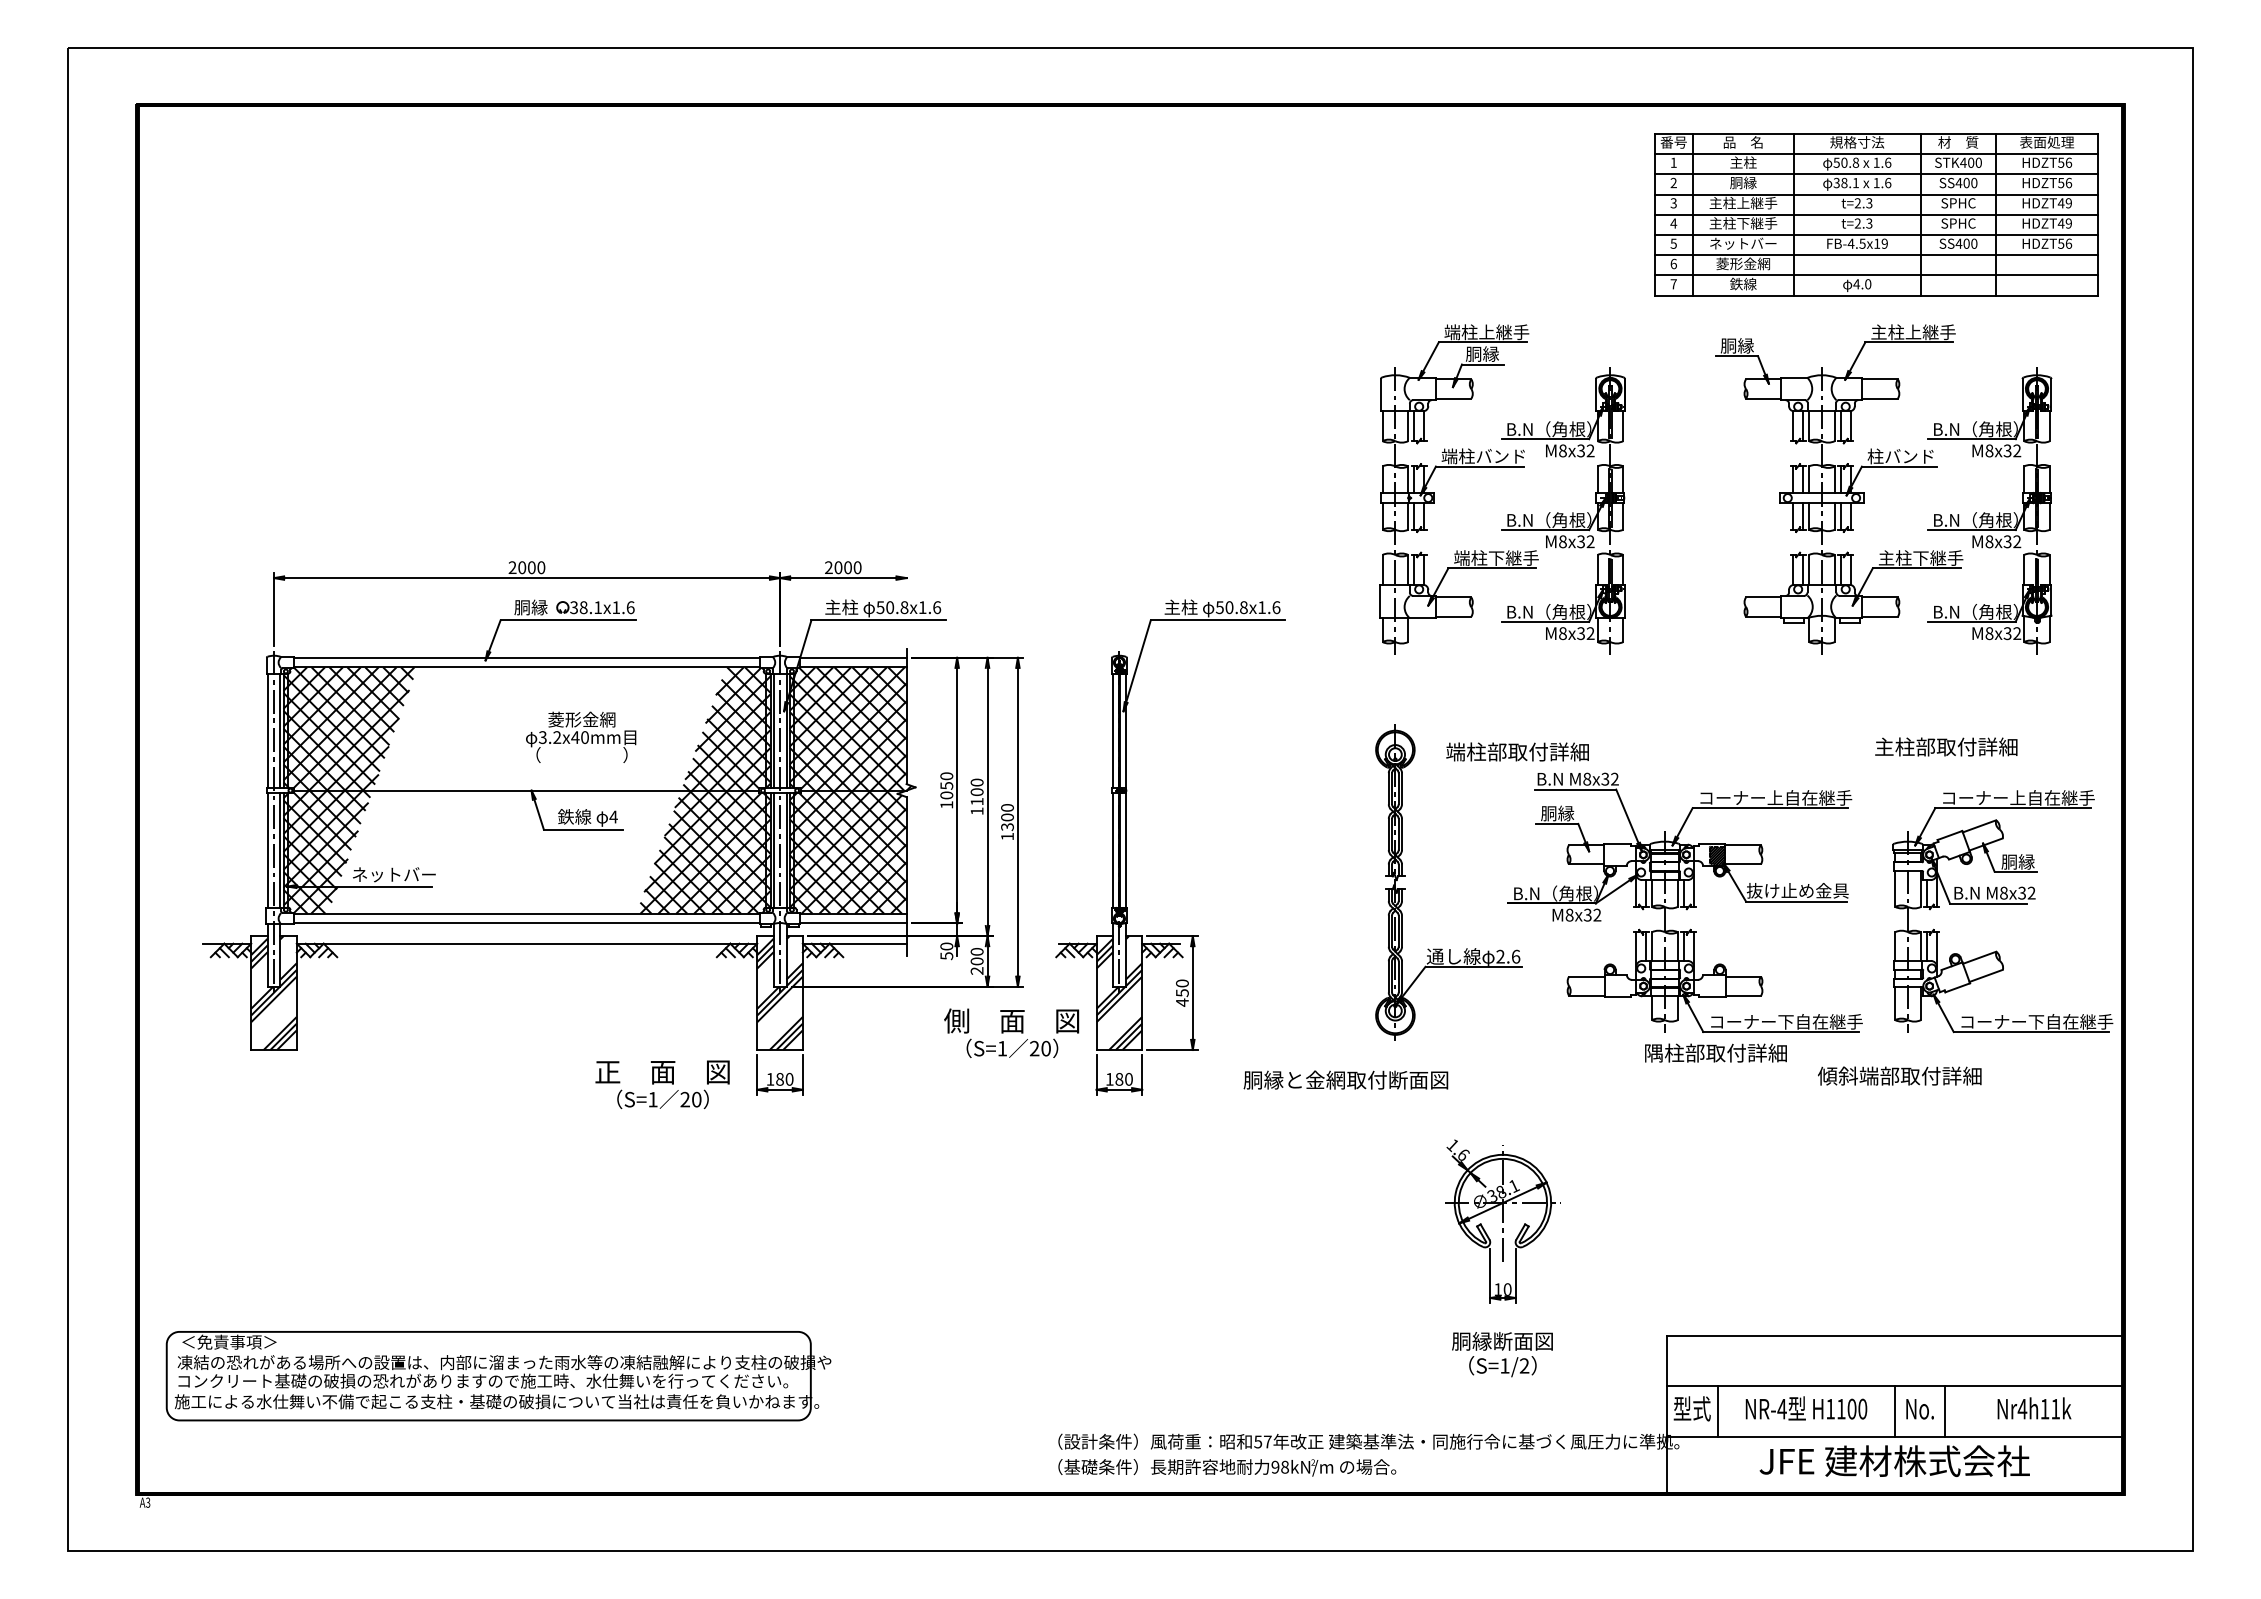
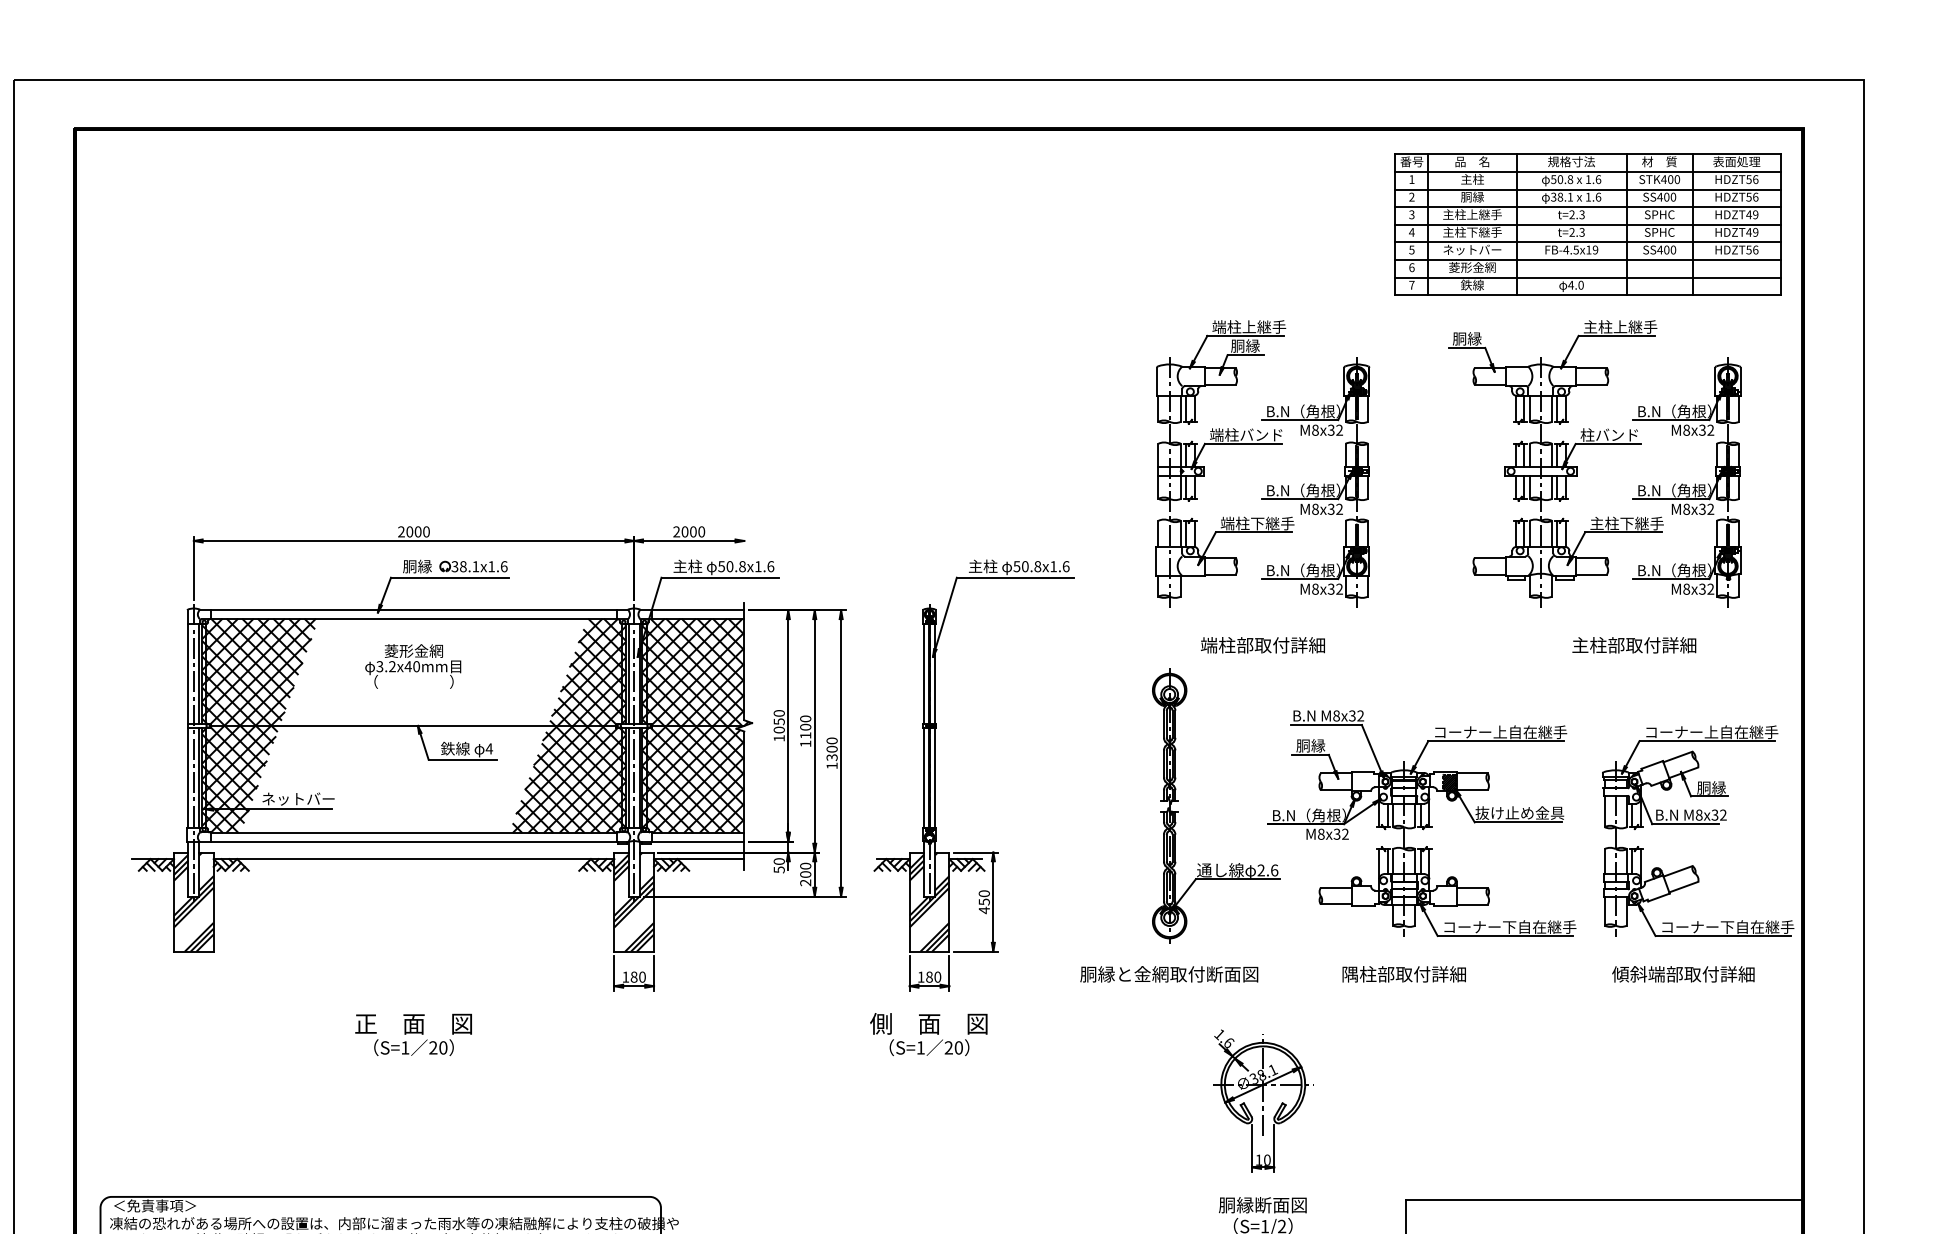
text: (581, 736) -> (413, 665), moved
text: (1946, 746) -> (1634, 644), moved
text: (1517, 751) -> (1262, 644), moved
text: (1011, 1032) -> (928, 1033), moved
text: (1715, 1052) -> (1403, 973), moved
text: (1899, 1075) -> (1683, 973), moved
text: (1345, 1079) -> (1168, 973), moved
text: (662, 1084) -> (413, 1034), moved

